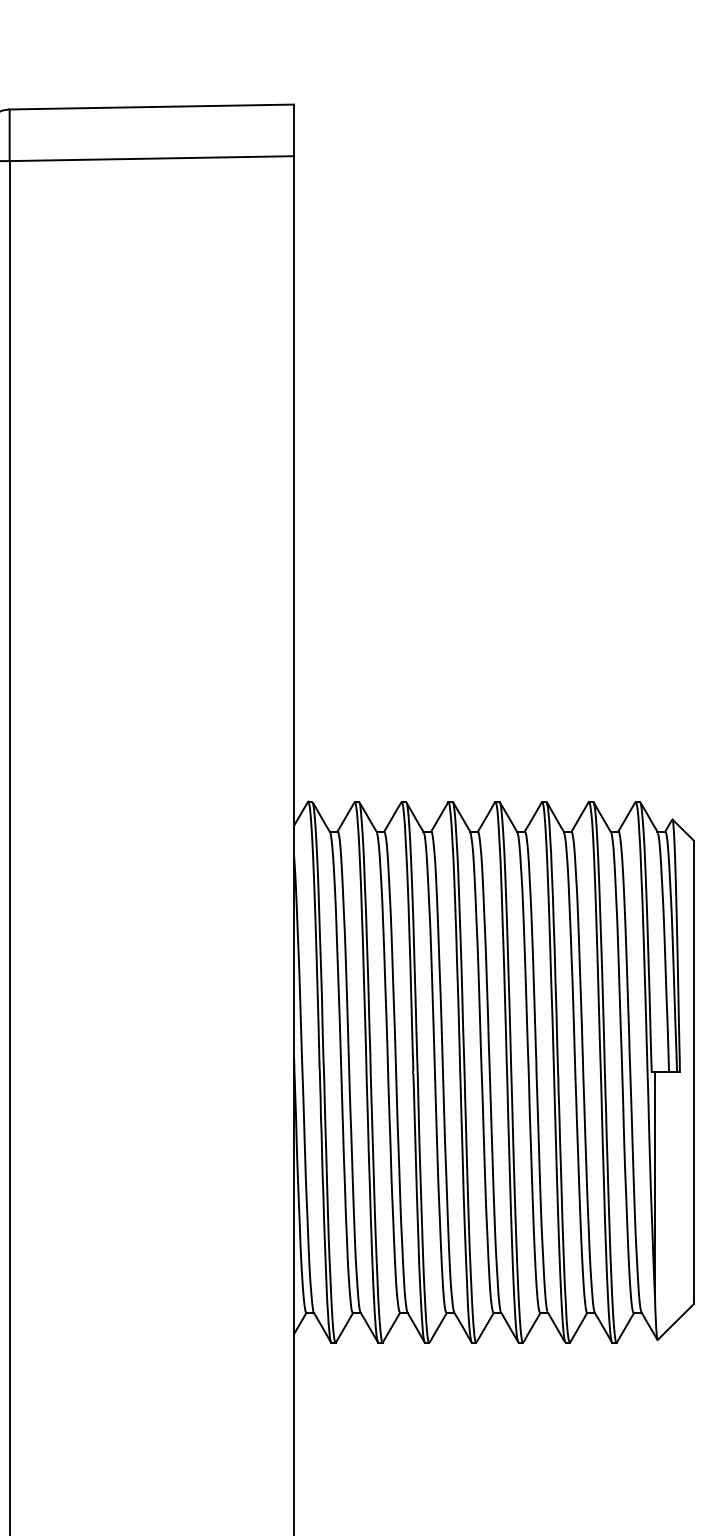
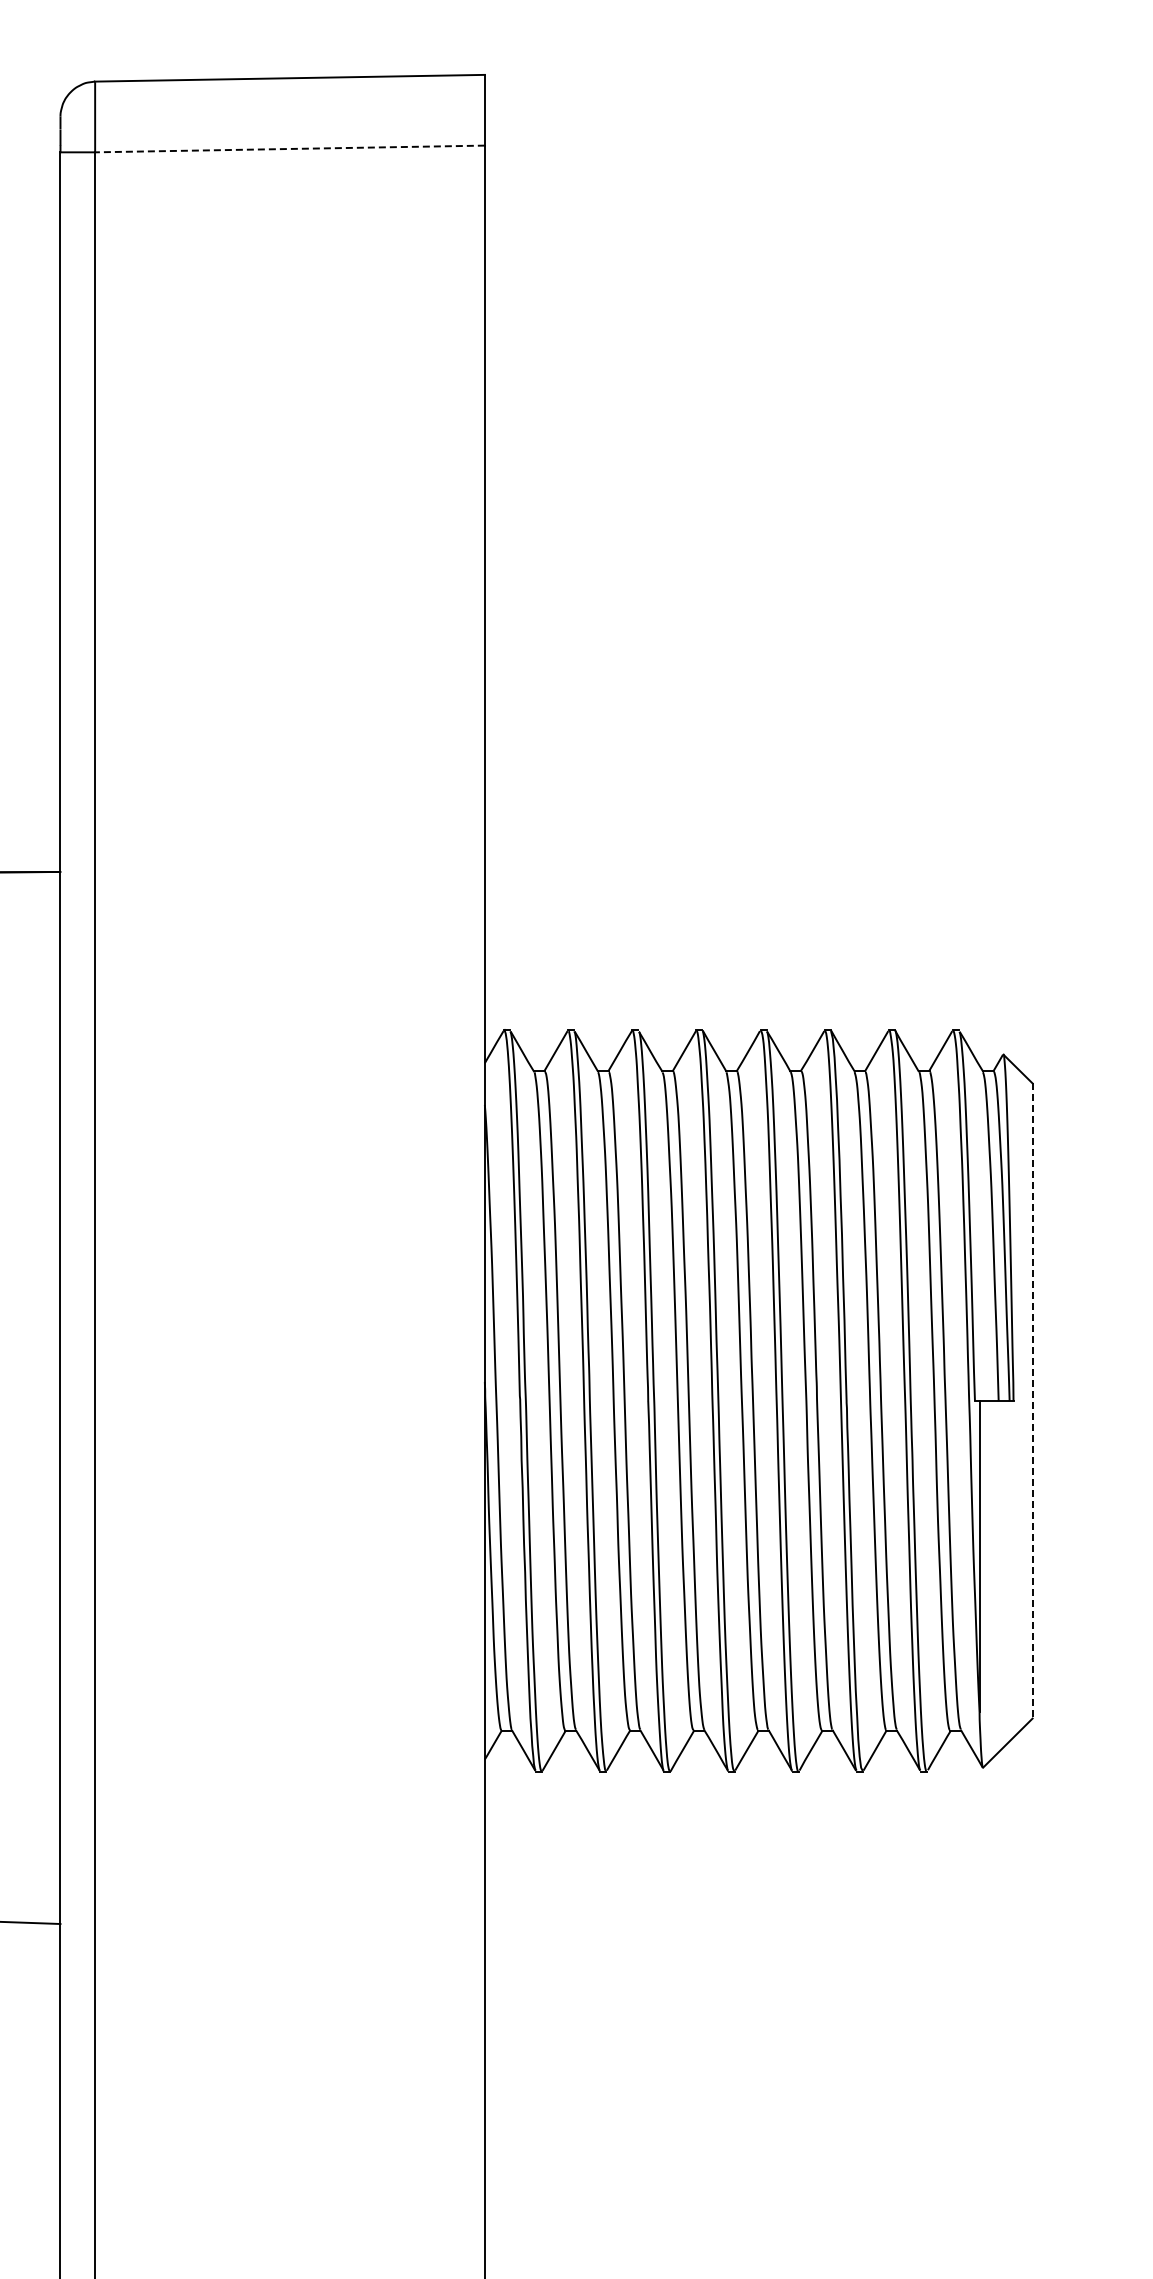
line: (152, 158) -> (290, 148), solid -> dashed
line: (693, 1072) -> (1032, 1401), solid -> dashed

